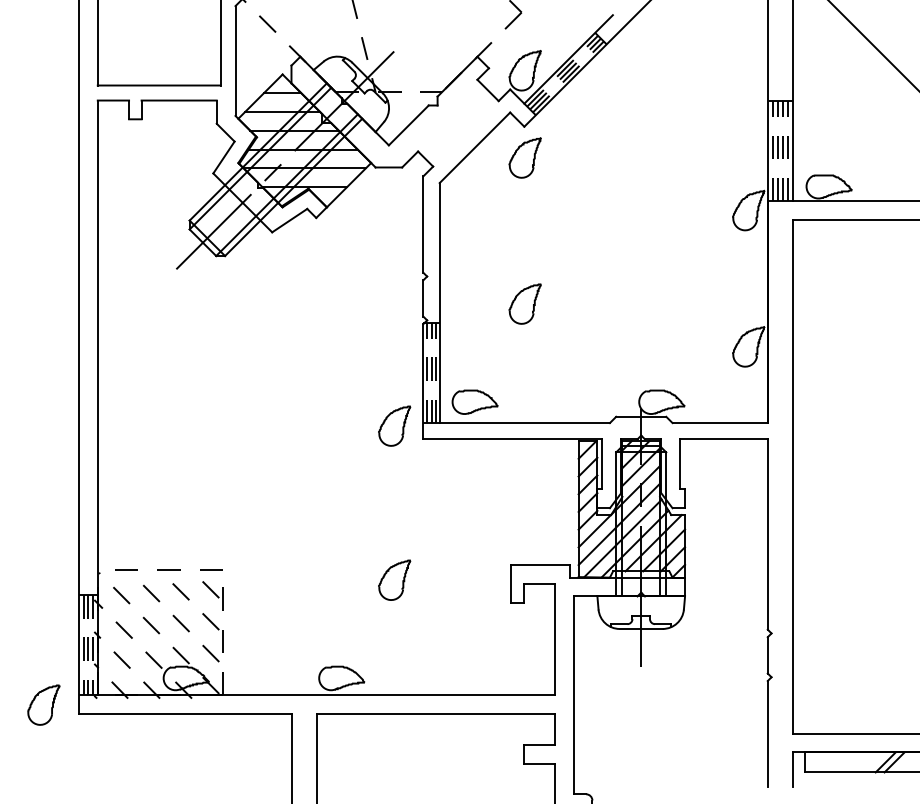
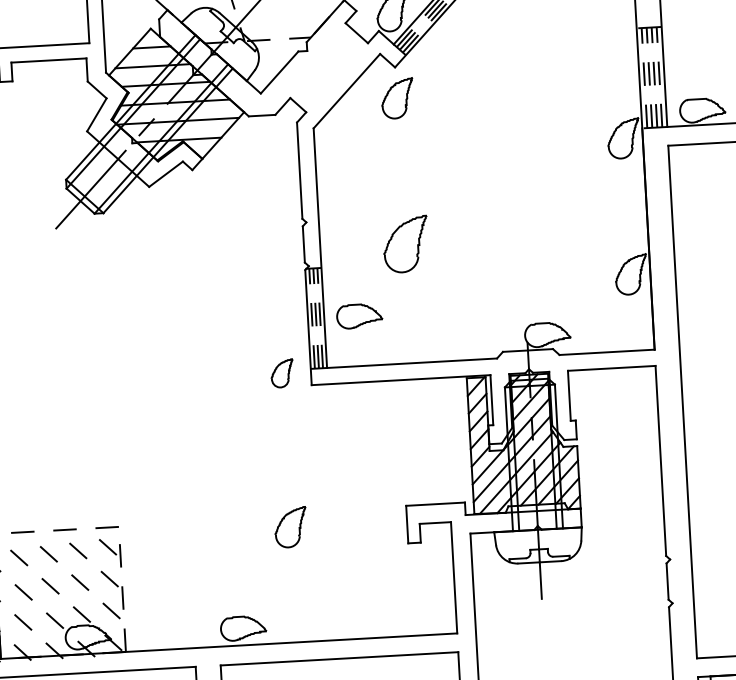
part: (524, 303) -> (405, 243), size x1.4
part: (474, 401) -> (359, 315), moved
part: (394, 425) -> (282, 372), size x0.7

